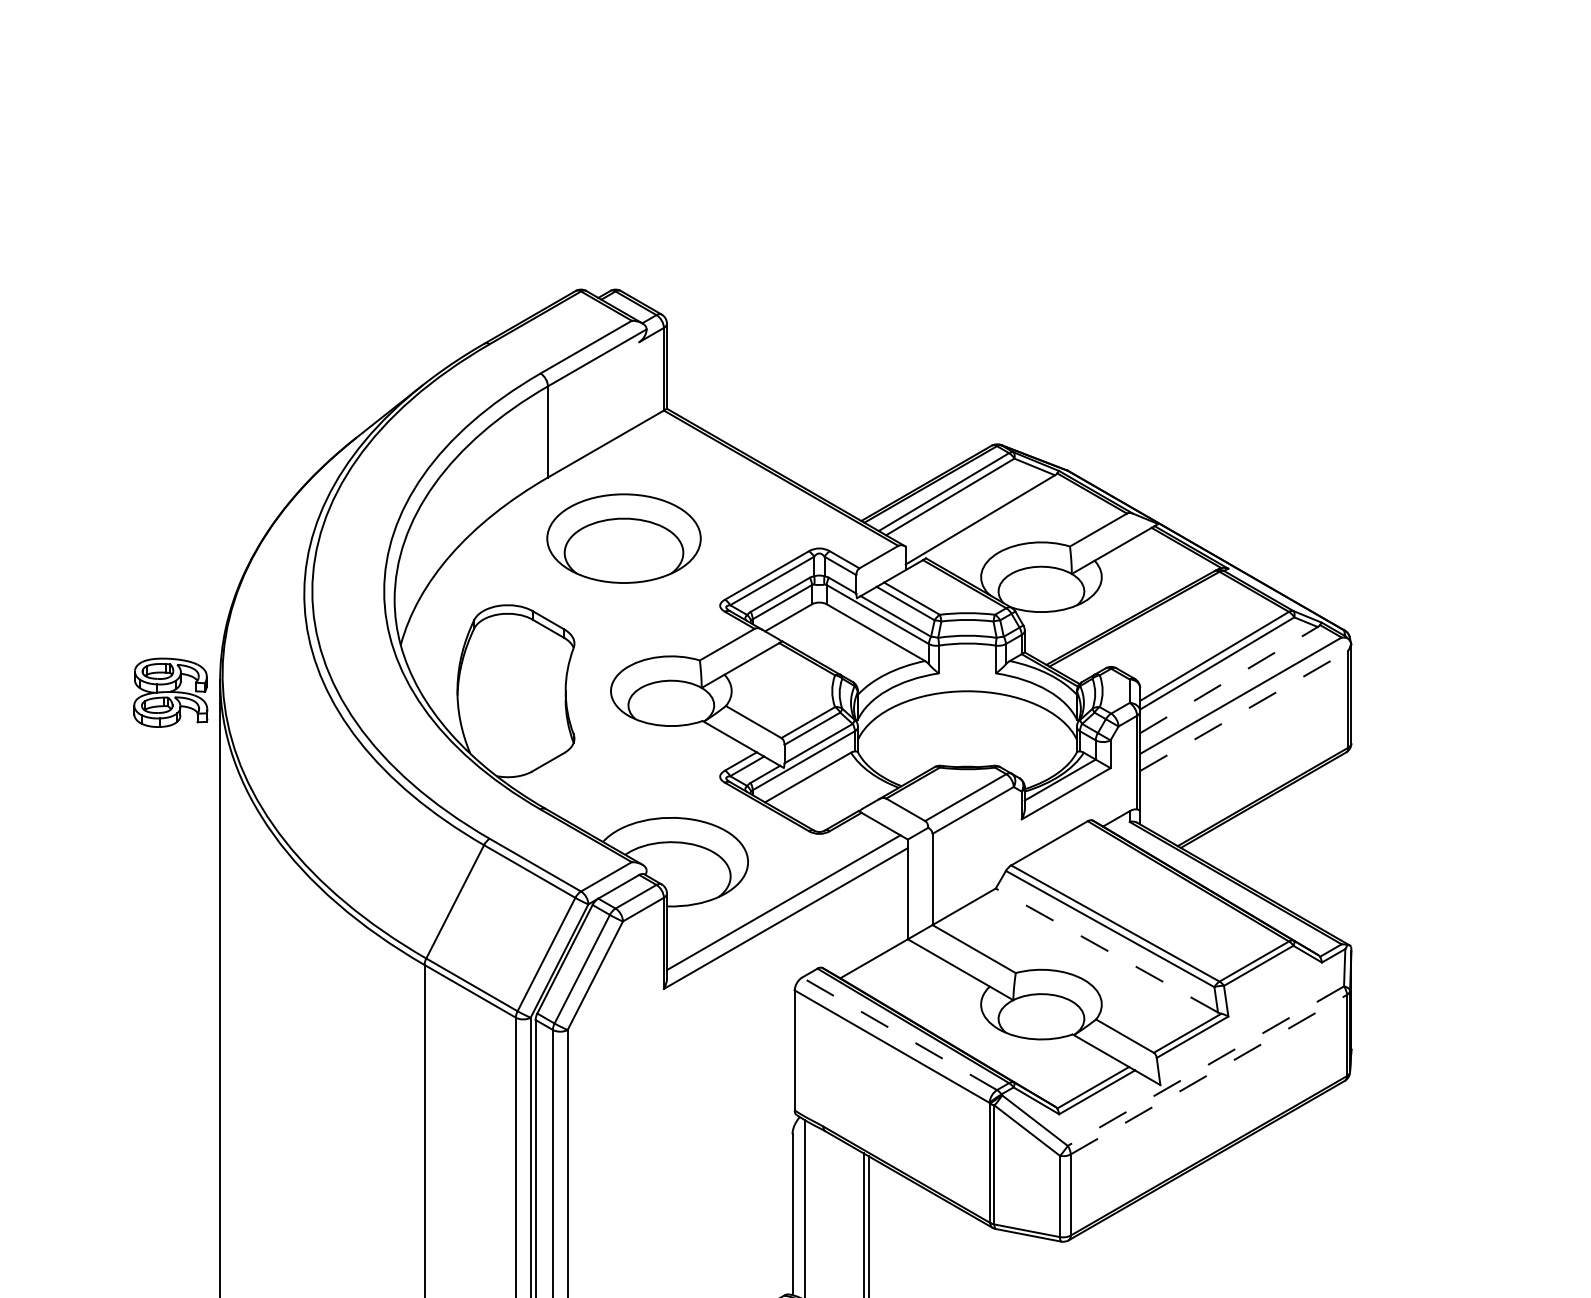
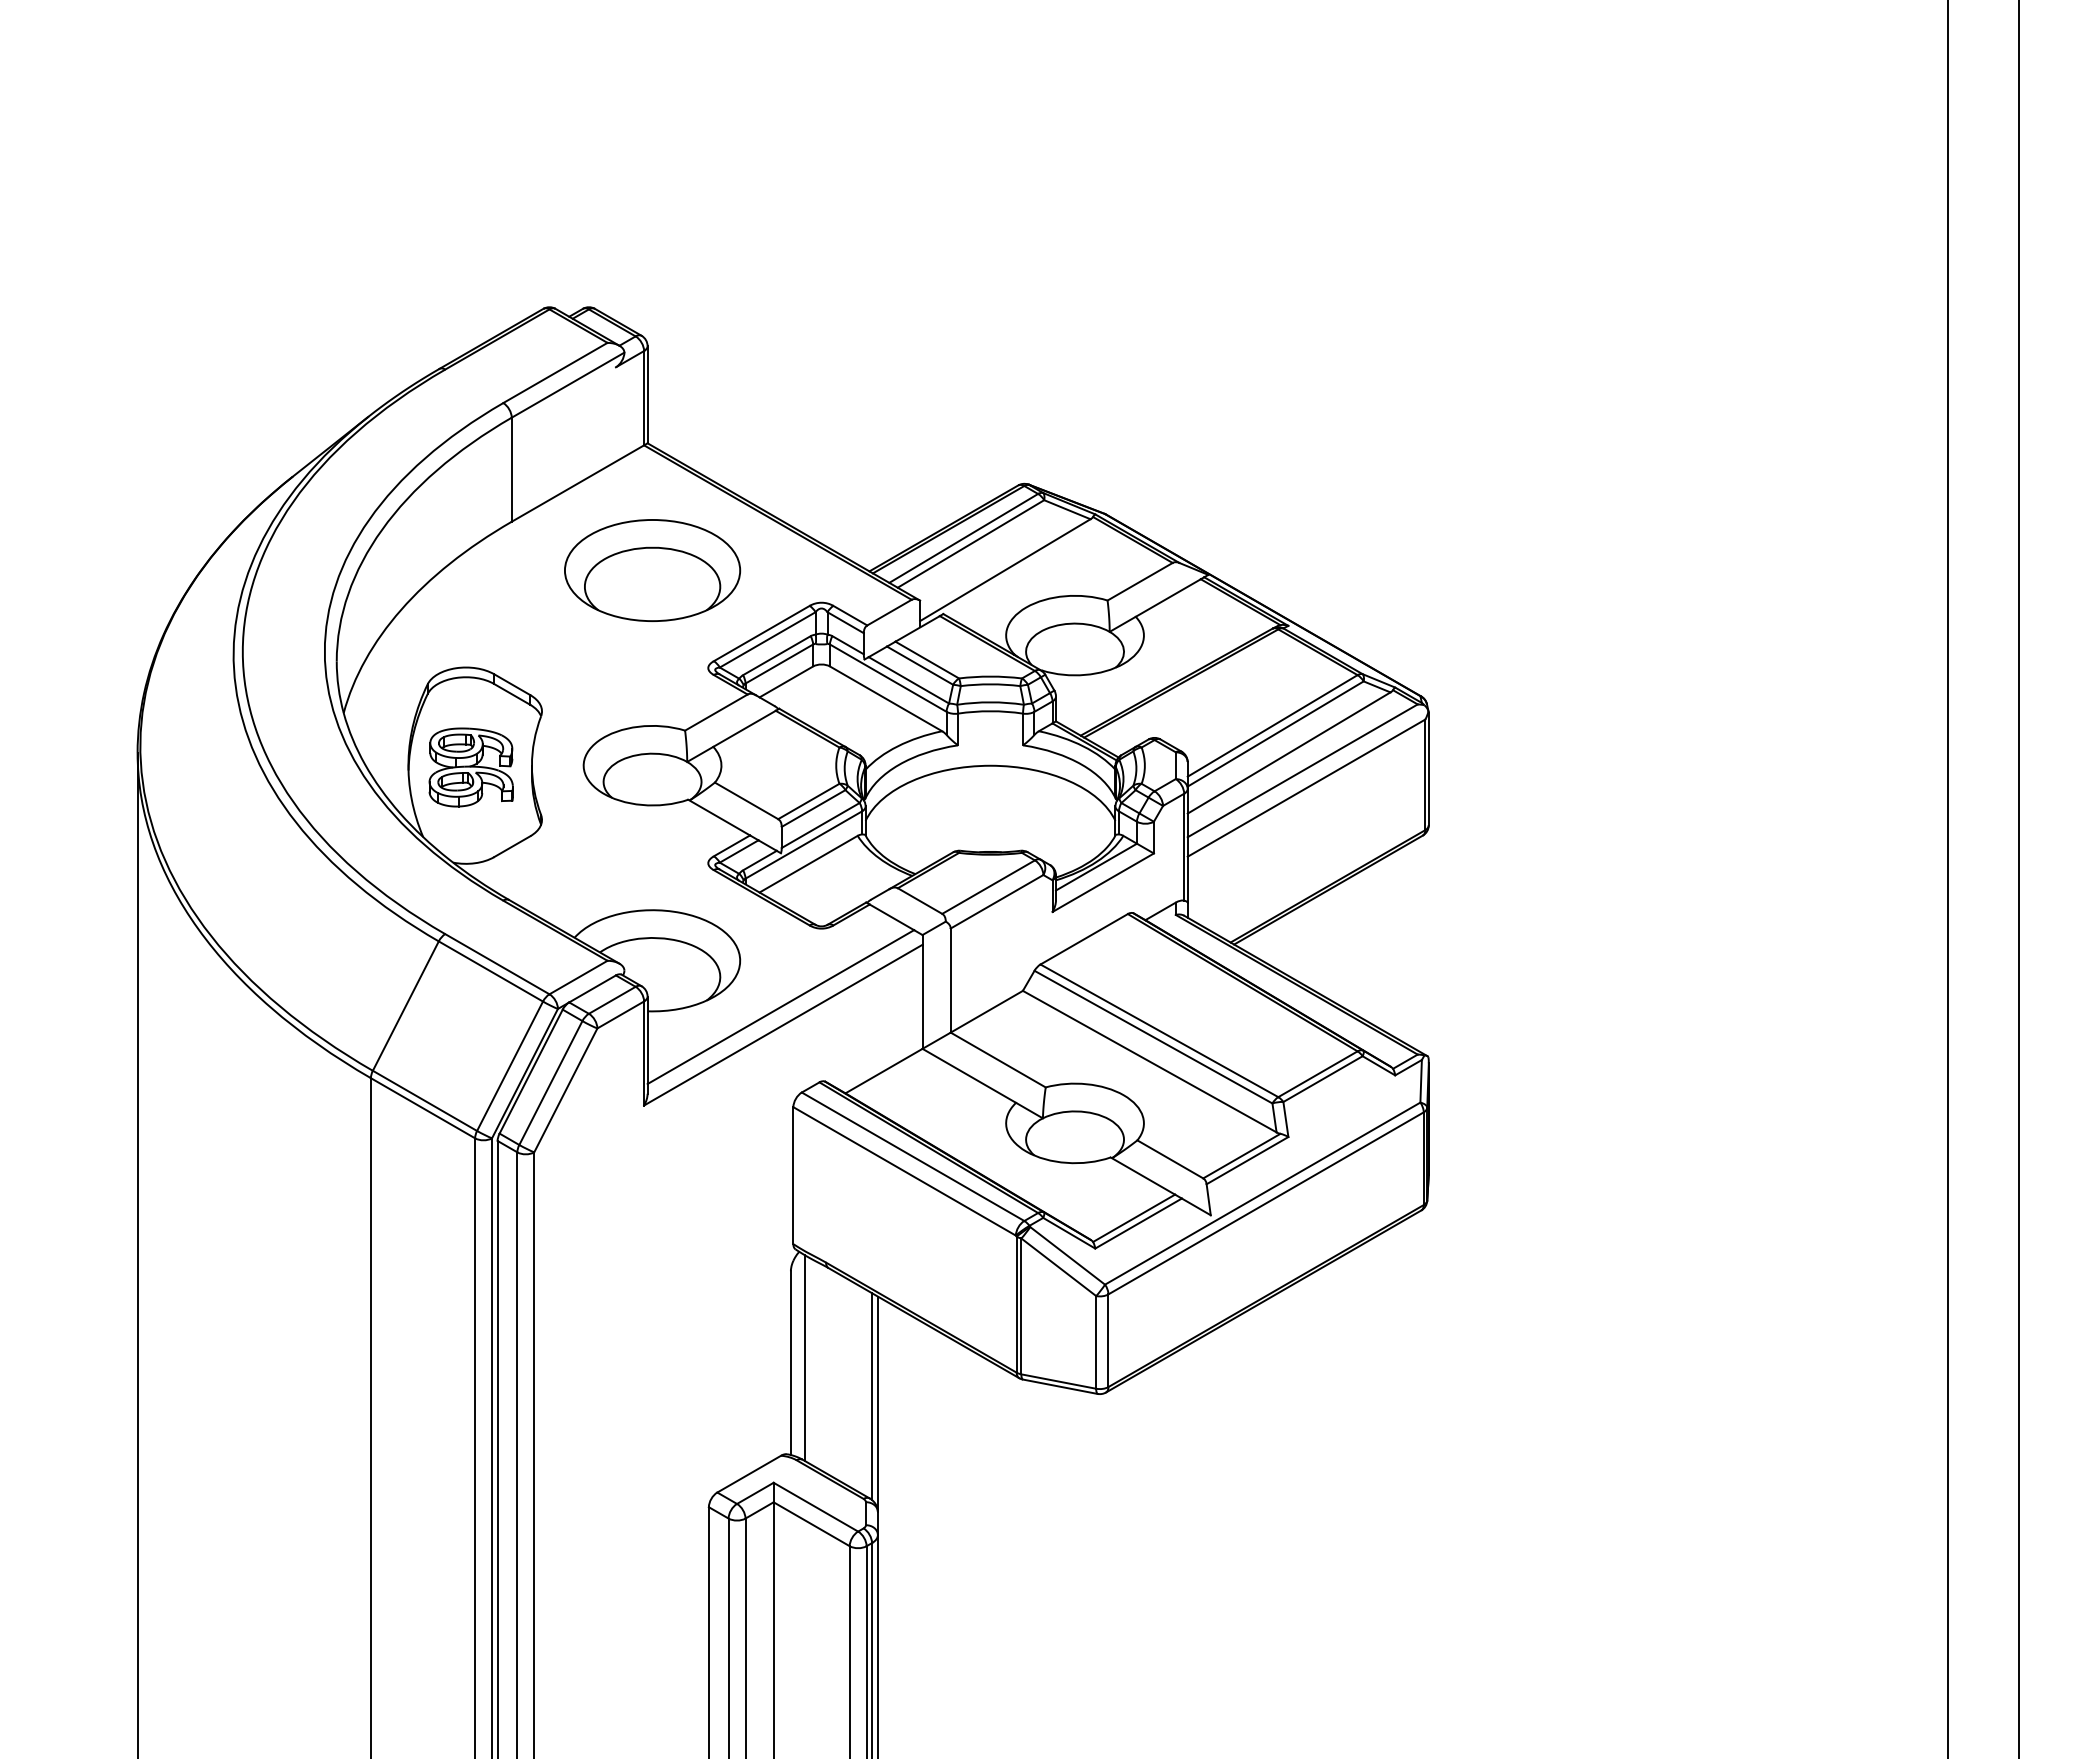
part: (623, 538) -> (652, 570), moved
line: (1229, 679) -> (1289, 752), dashed -> solid
part: (170, 692) -> (470, 767), moved
line: (1244, 710) -> (1306, 787), dashed -> solid
line: (1106, 950) -> (1149, 1061), dashed -> solid
line: (899, 1033) -> (912, 1156), dashed -> solid
line: (1205, 1066) -> (1262, 1193), dashed -> solid
line: (1209, 1074) -> (1266, 1203), dashed -> solid

